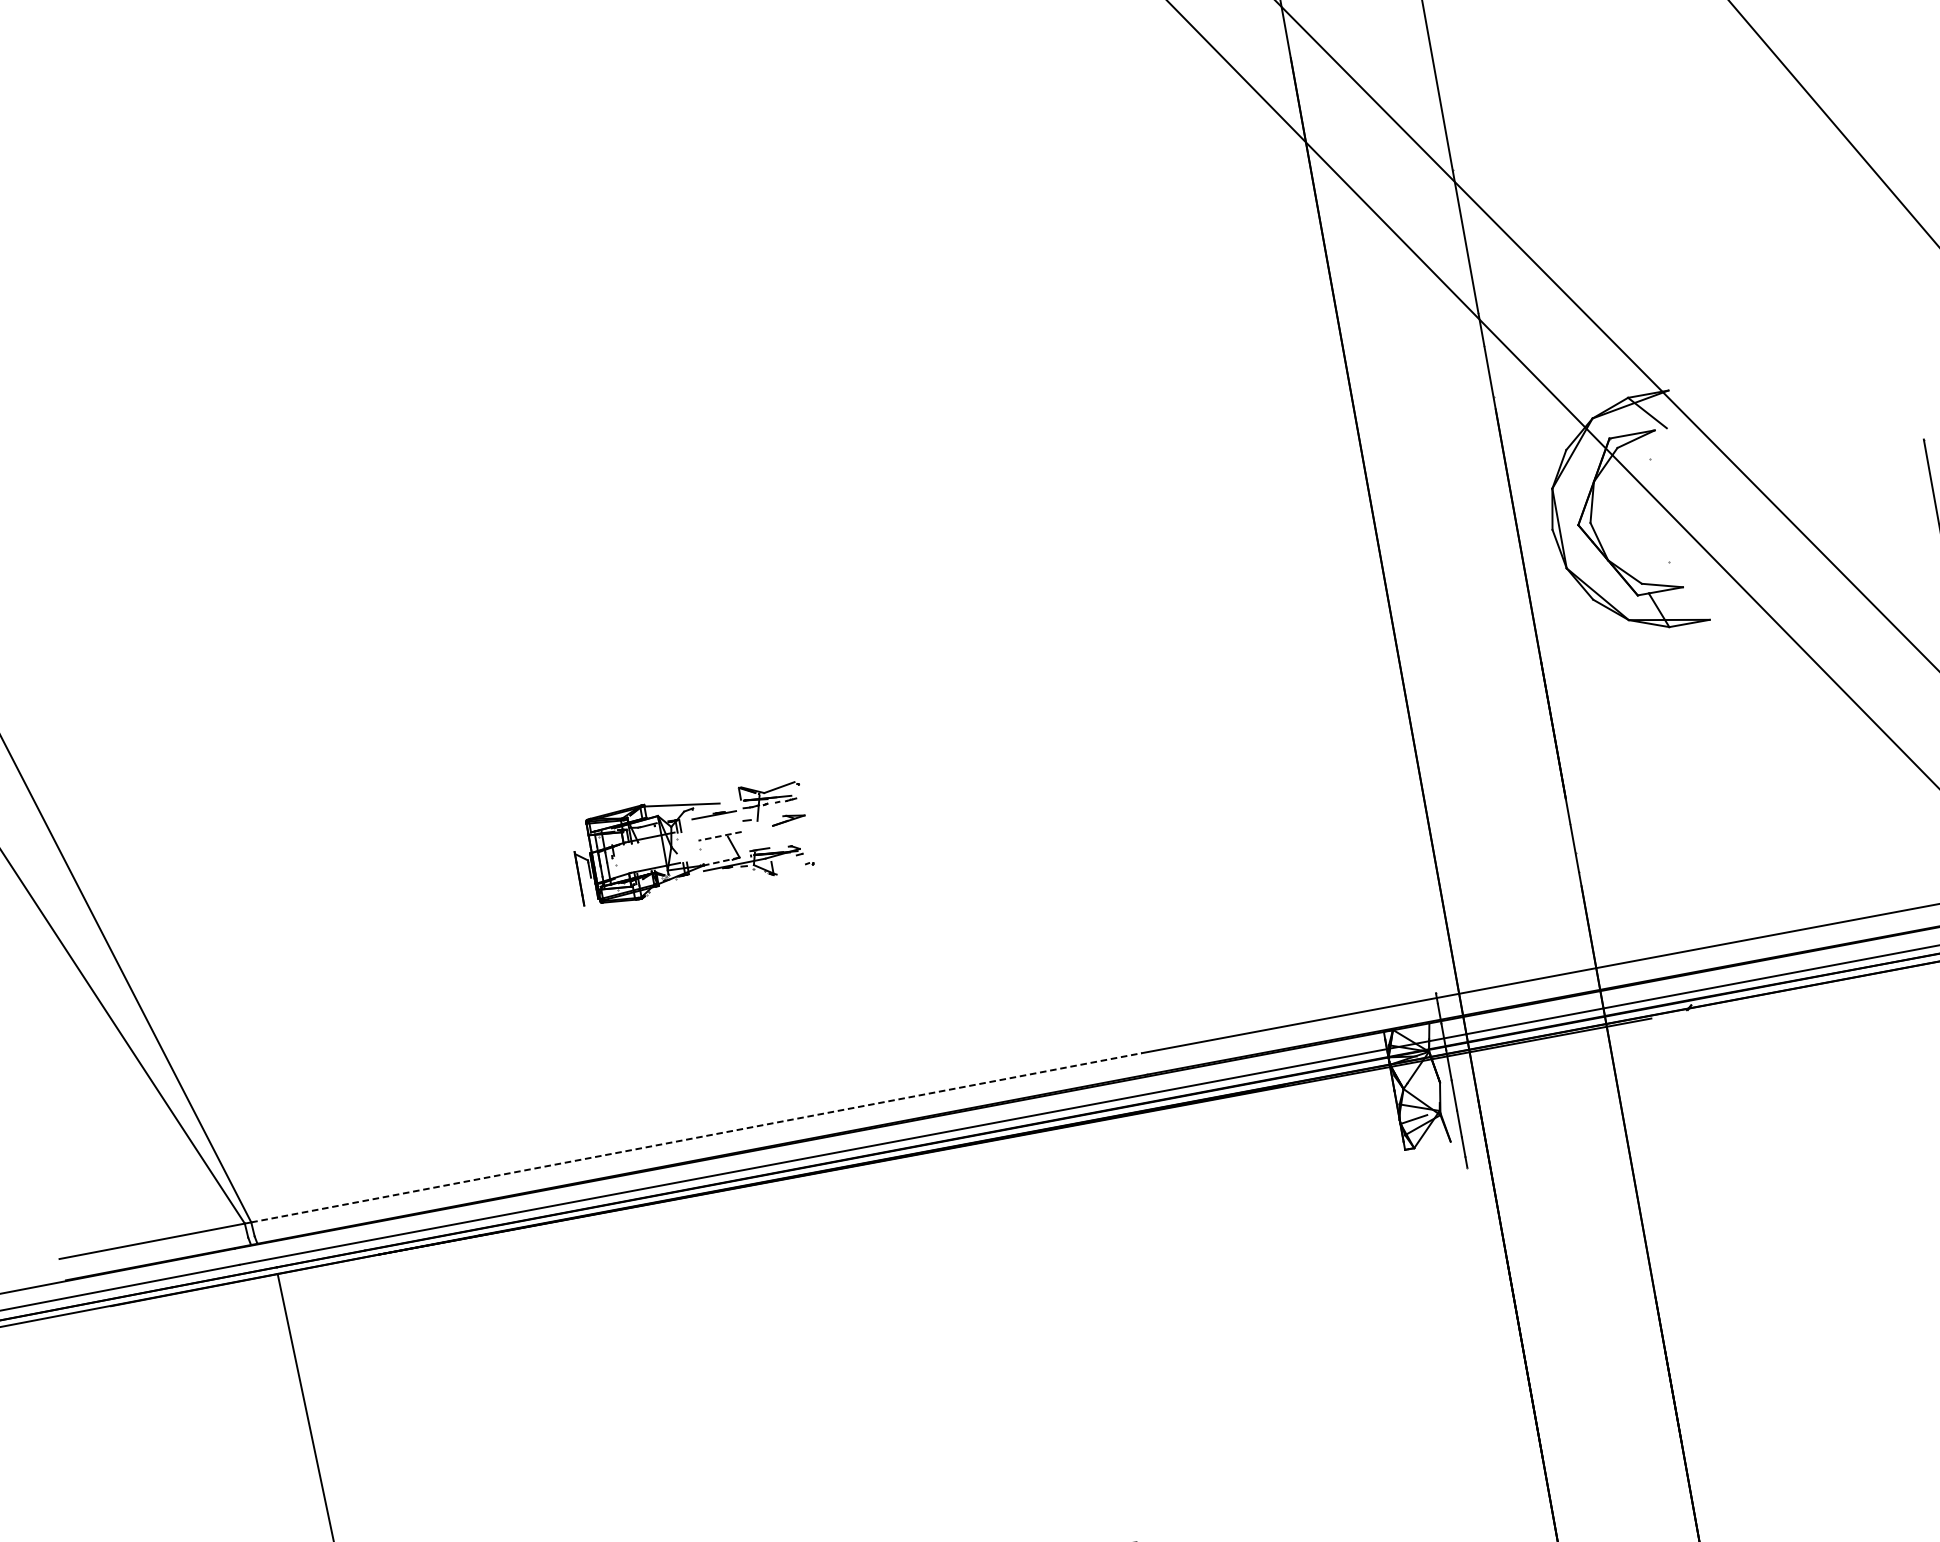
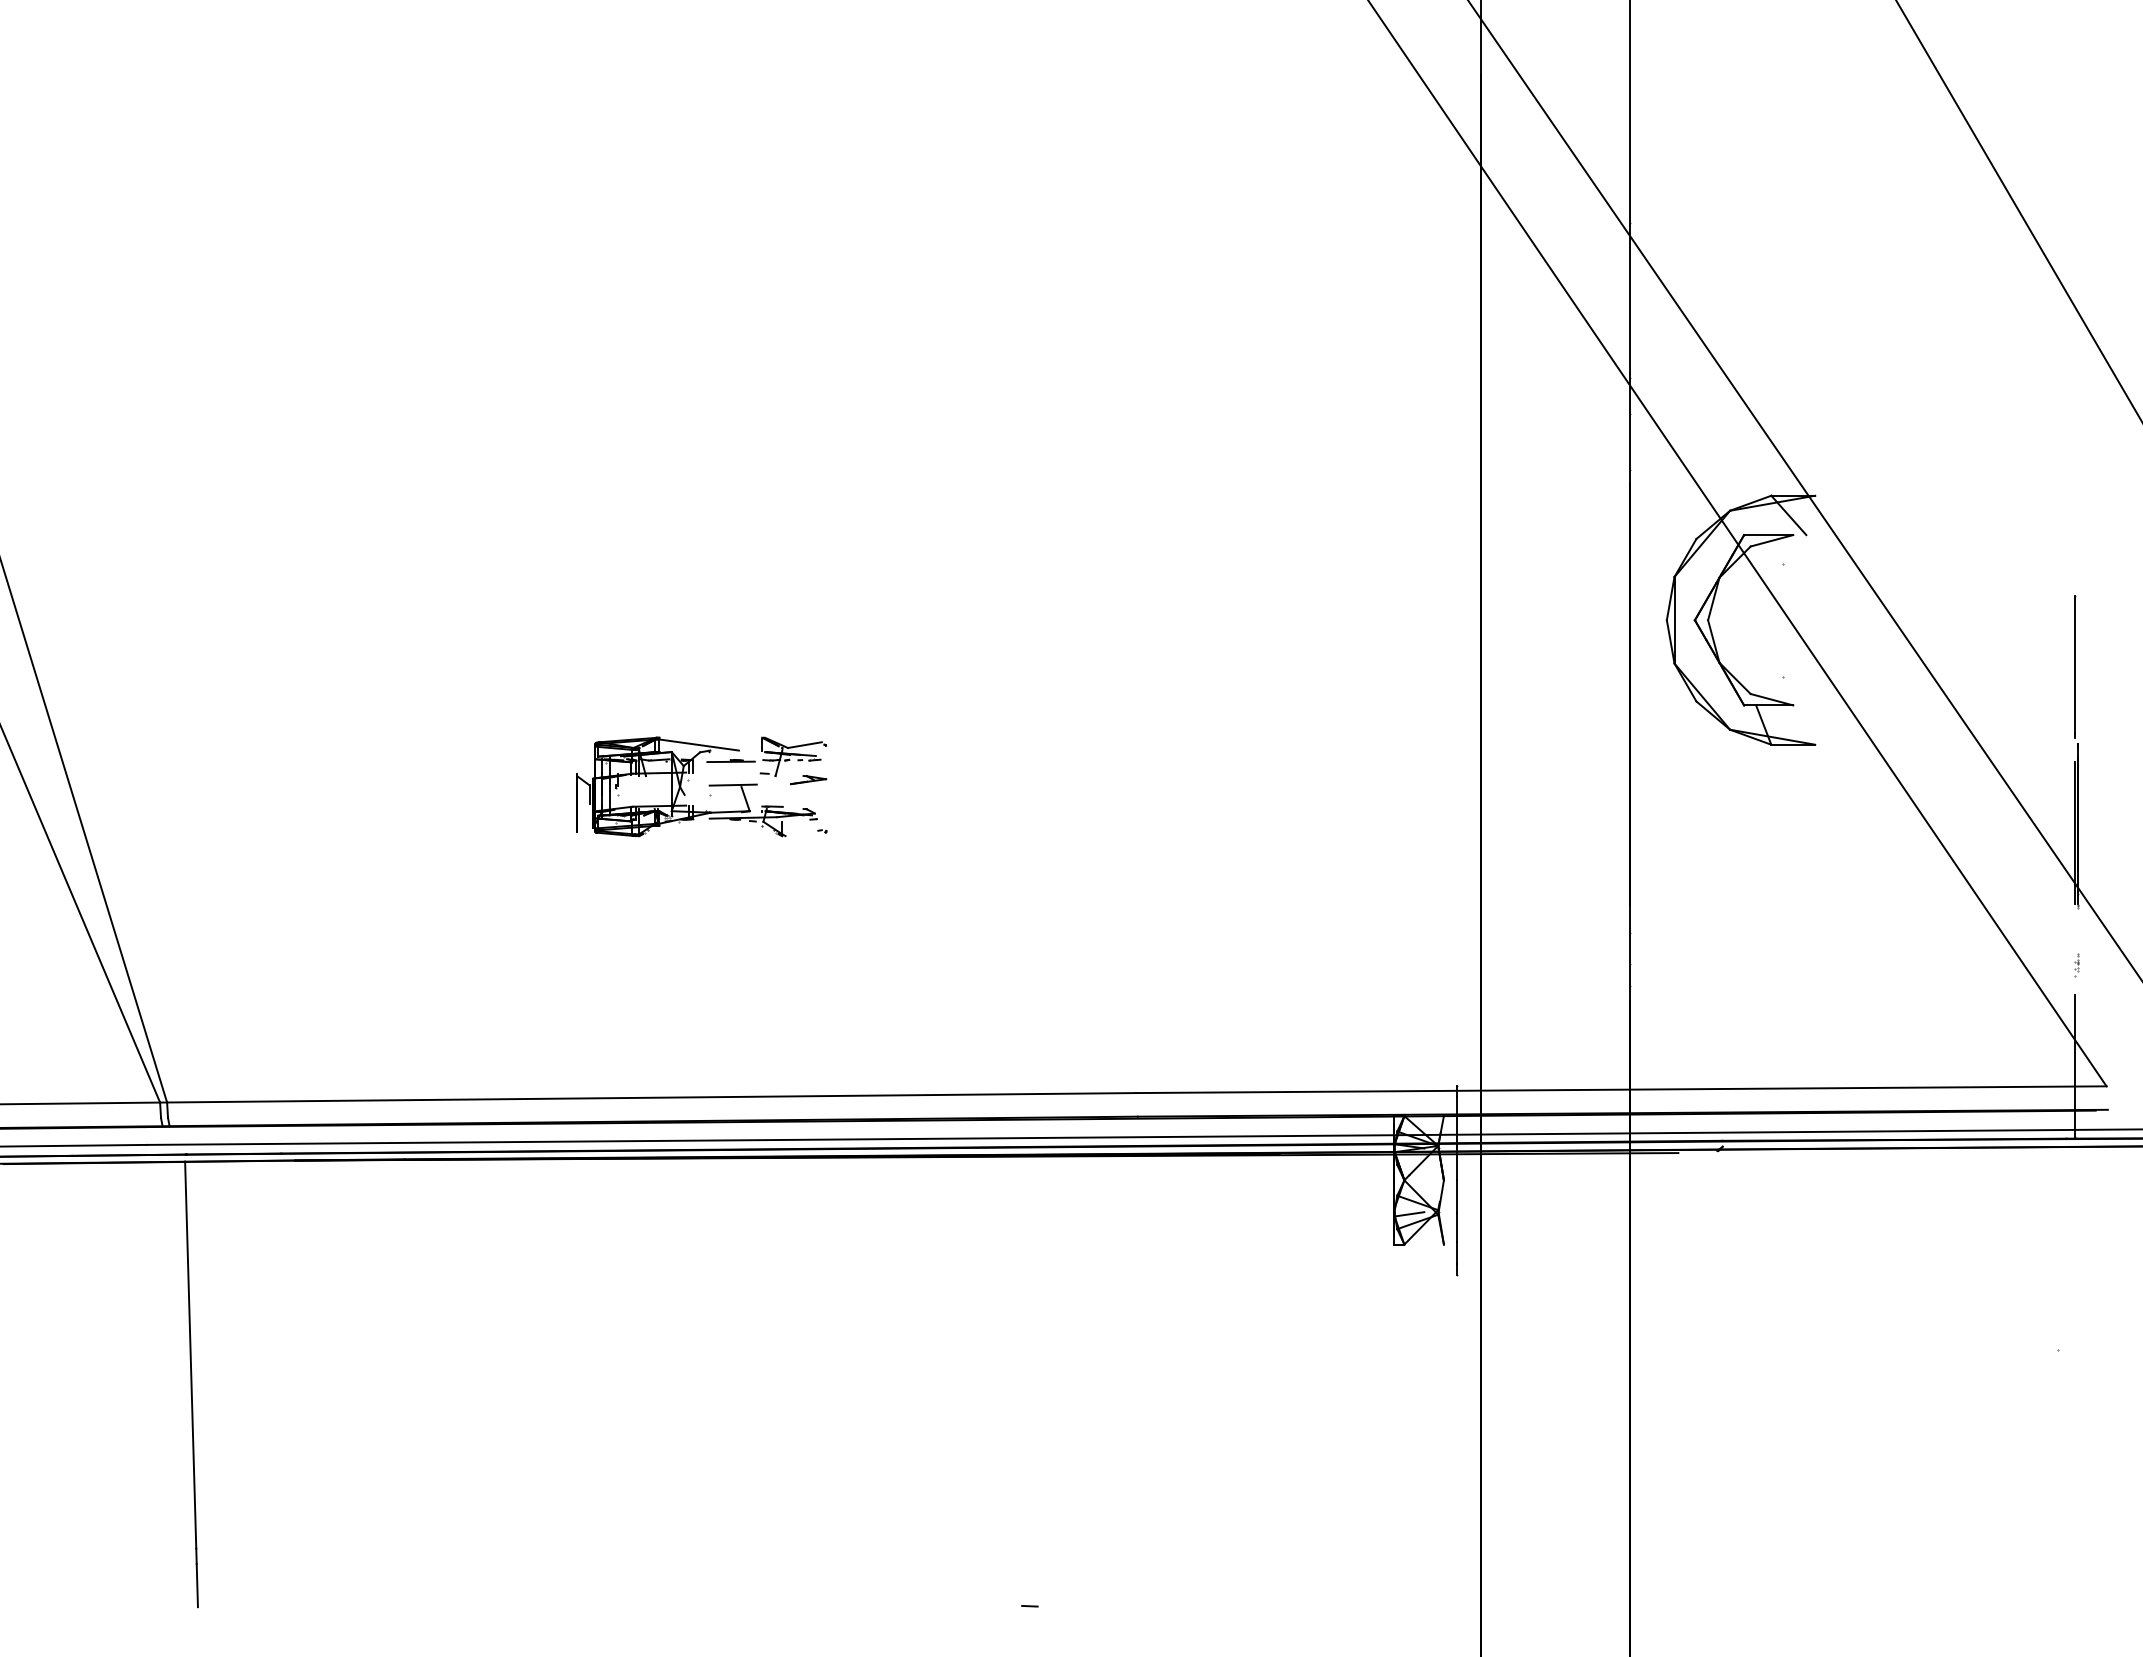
line: (720, 836) -> (733, 785), dashed -> solid
line: (721, 861) -> (730, 811), dashed -> solid
line: (697, 1137) -> (652, 1097), dashed -> solid

